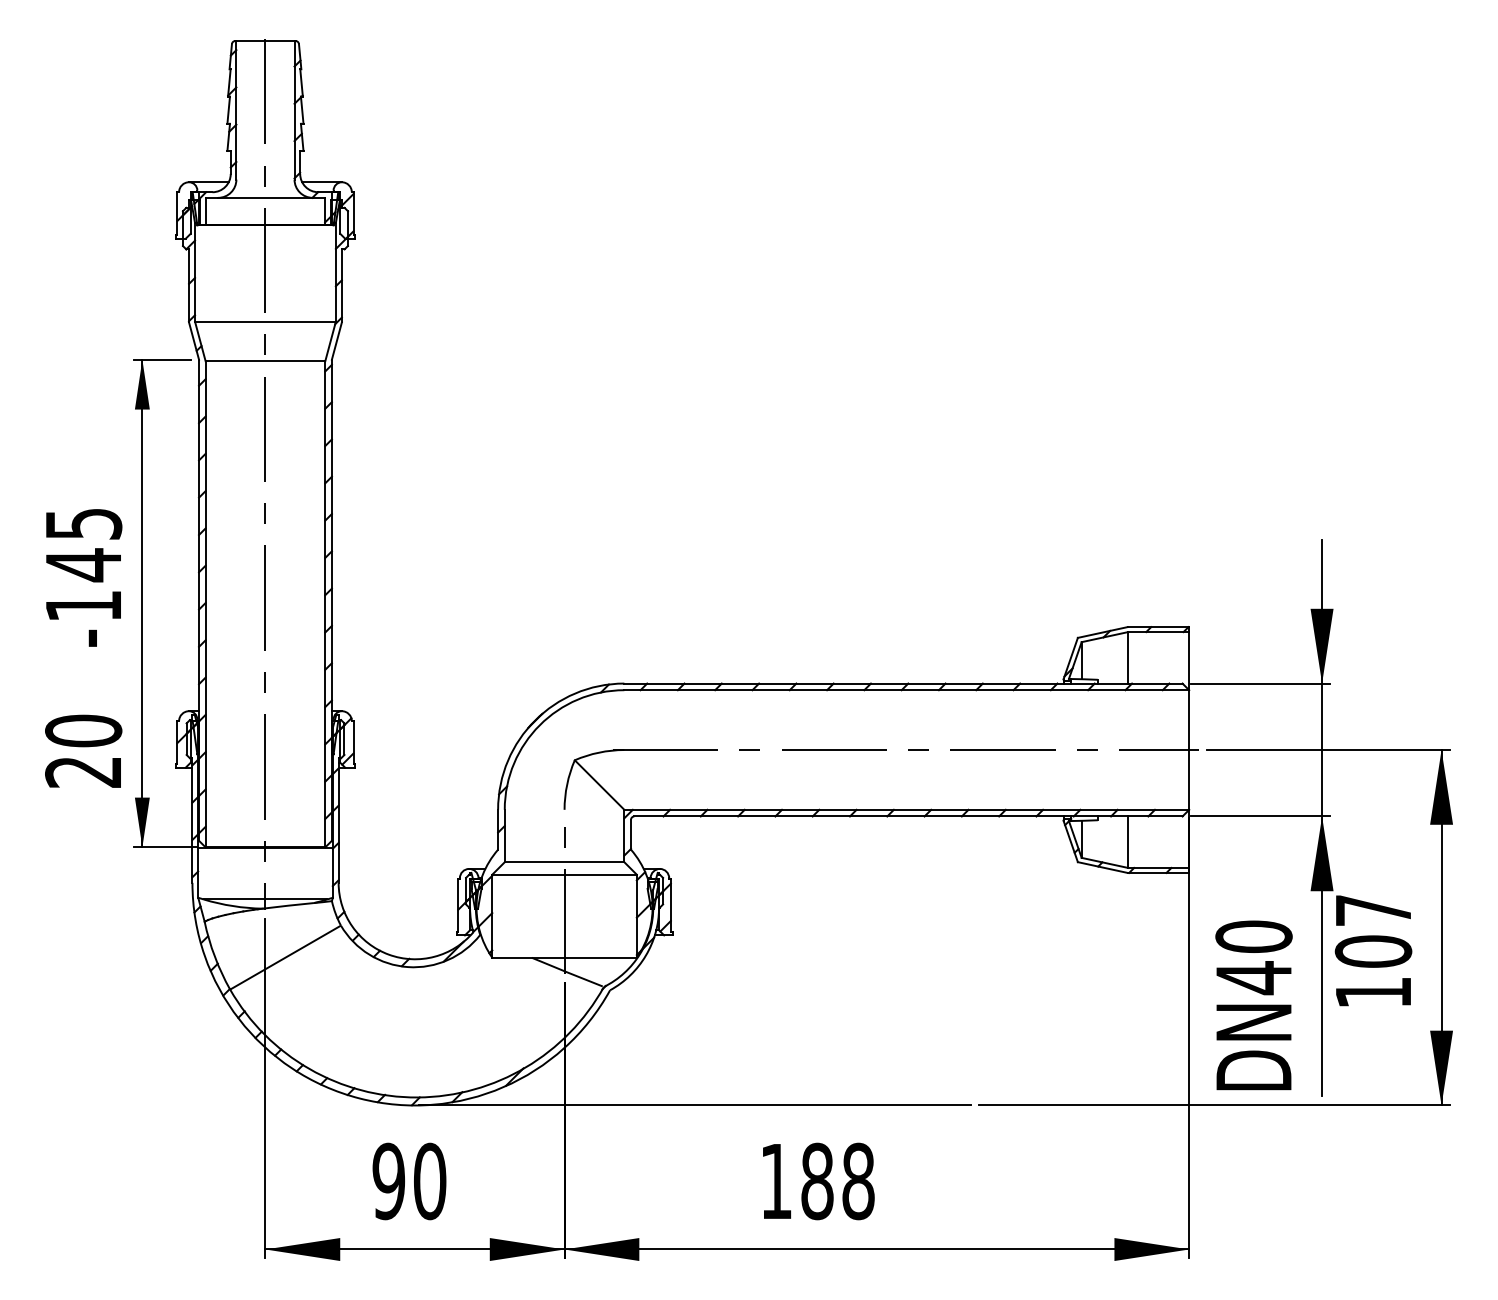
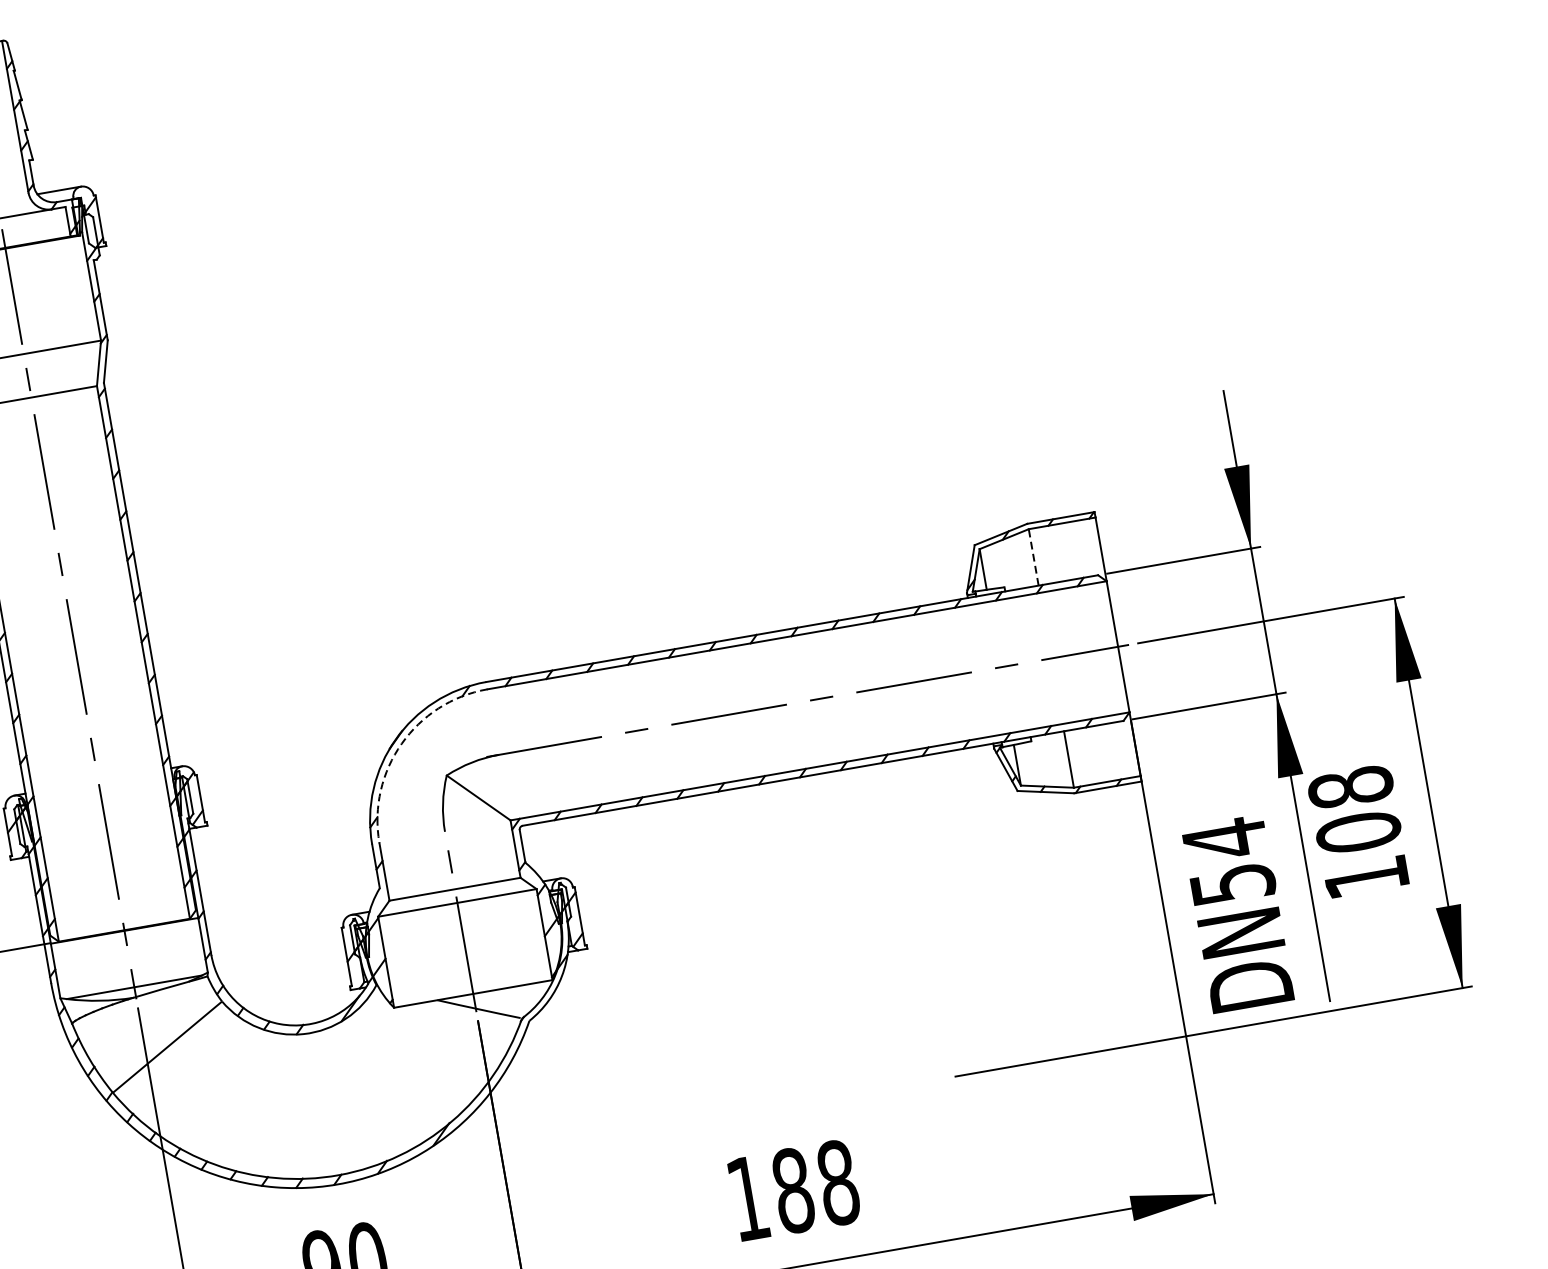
line: (1128, 657) -> (1033, 557), solid -> dashed
arc: (539, 725) -> (401, 744), solid -> dashed
text: (1373, 910) -> (1350, 787), 107 -> 108
text: (1253, 957) -> (1228, 861), DN40 -> DN54
line: (694, 1105) -> (643, 1131), removed

